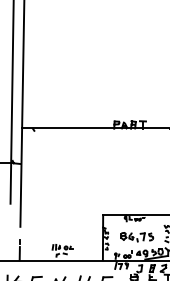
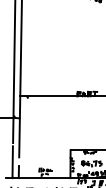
line: (9, 235) -> (12, 162), added

